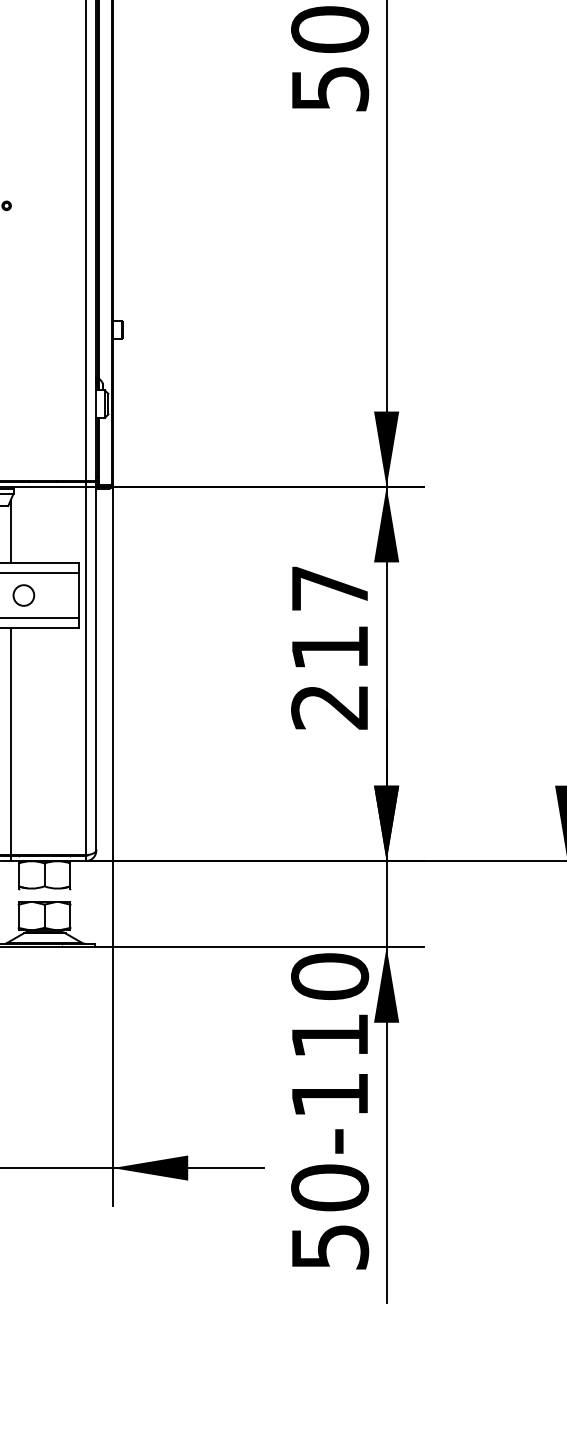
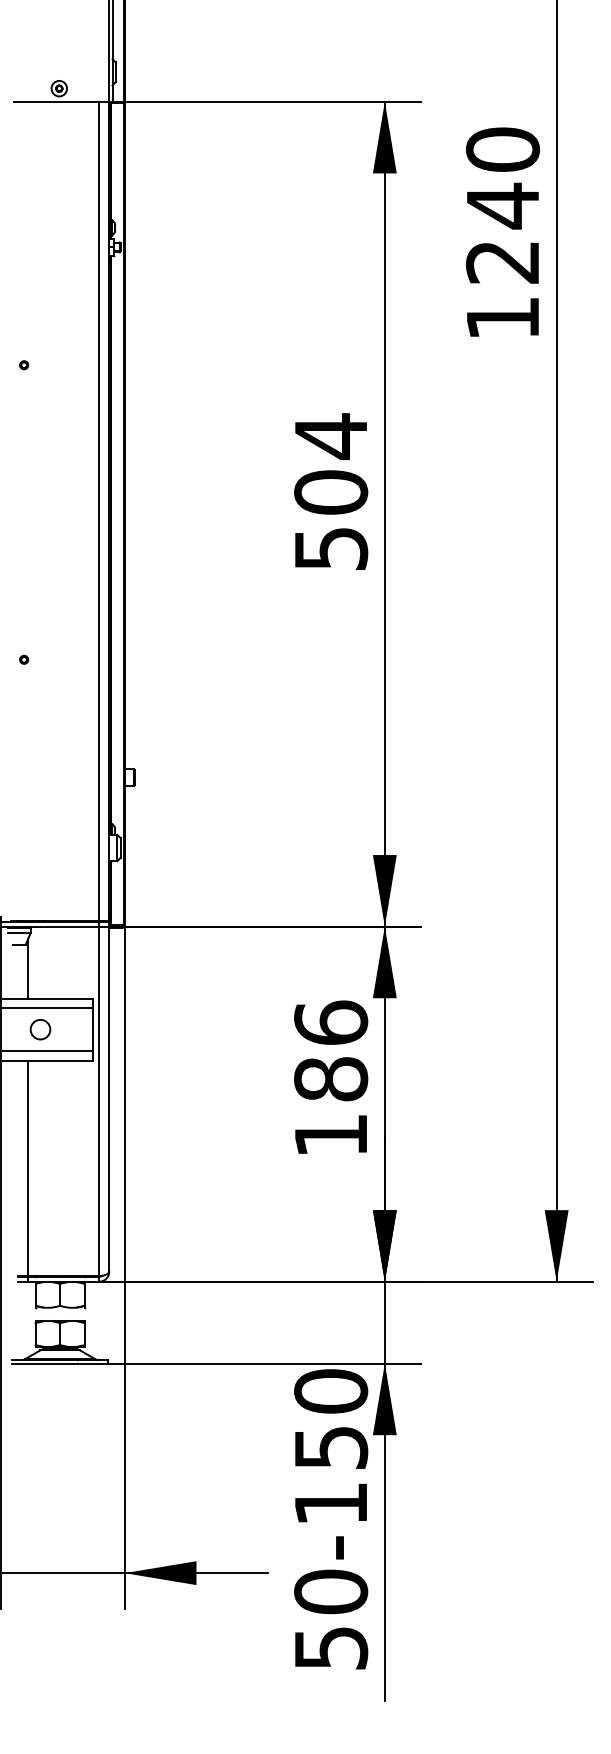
text: (330, 646) -> (331, 1078), 217 -> 186
text: (330, 1035) -> (331, 1447), 50-110 -> 50-150

